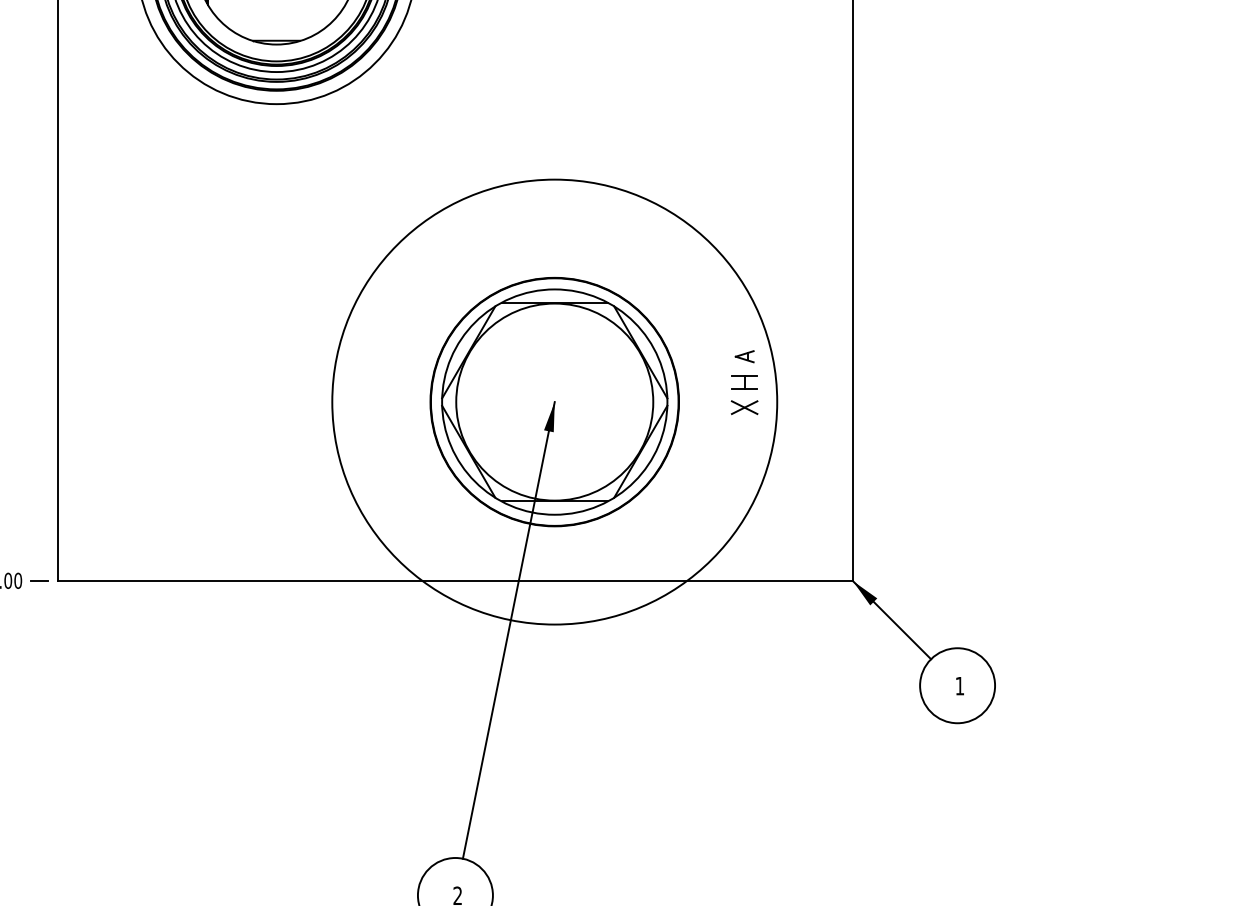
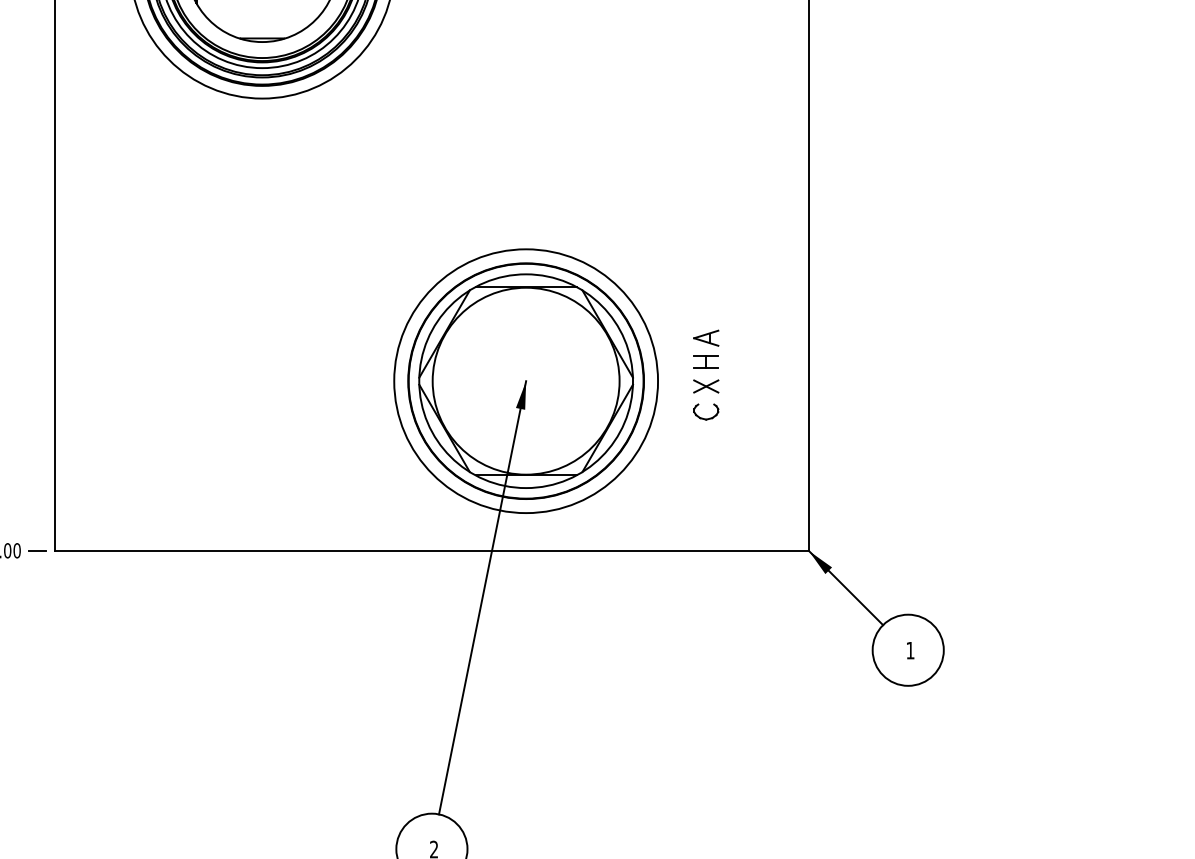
part: (744, 356) -> (706, 337), size x1.43
circle: (555, 402) -> (526, 381), size x0.62
part: (748, 440) -> (709, 417), added

